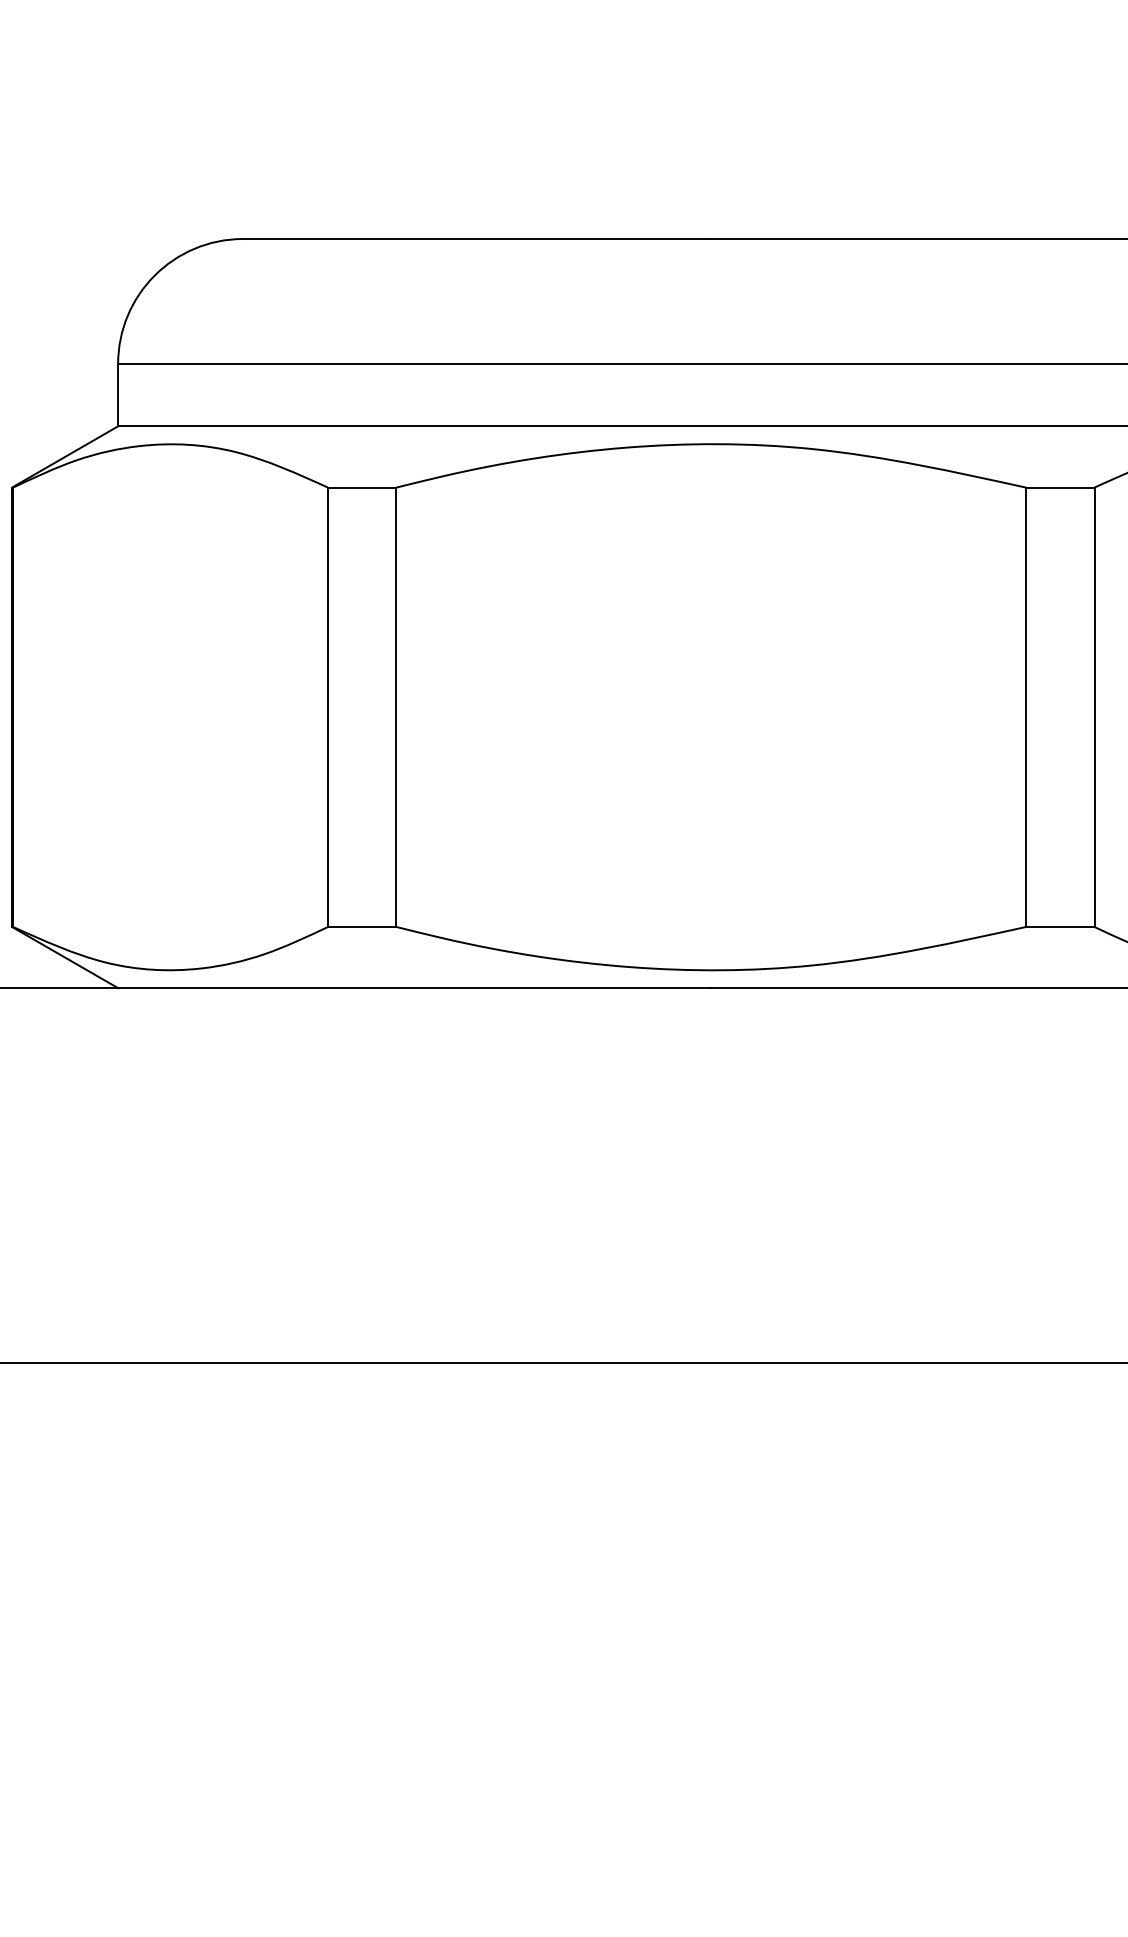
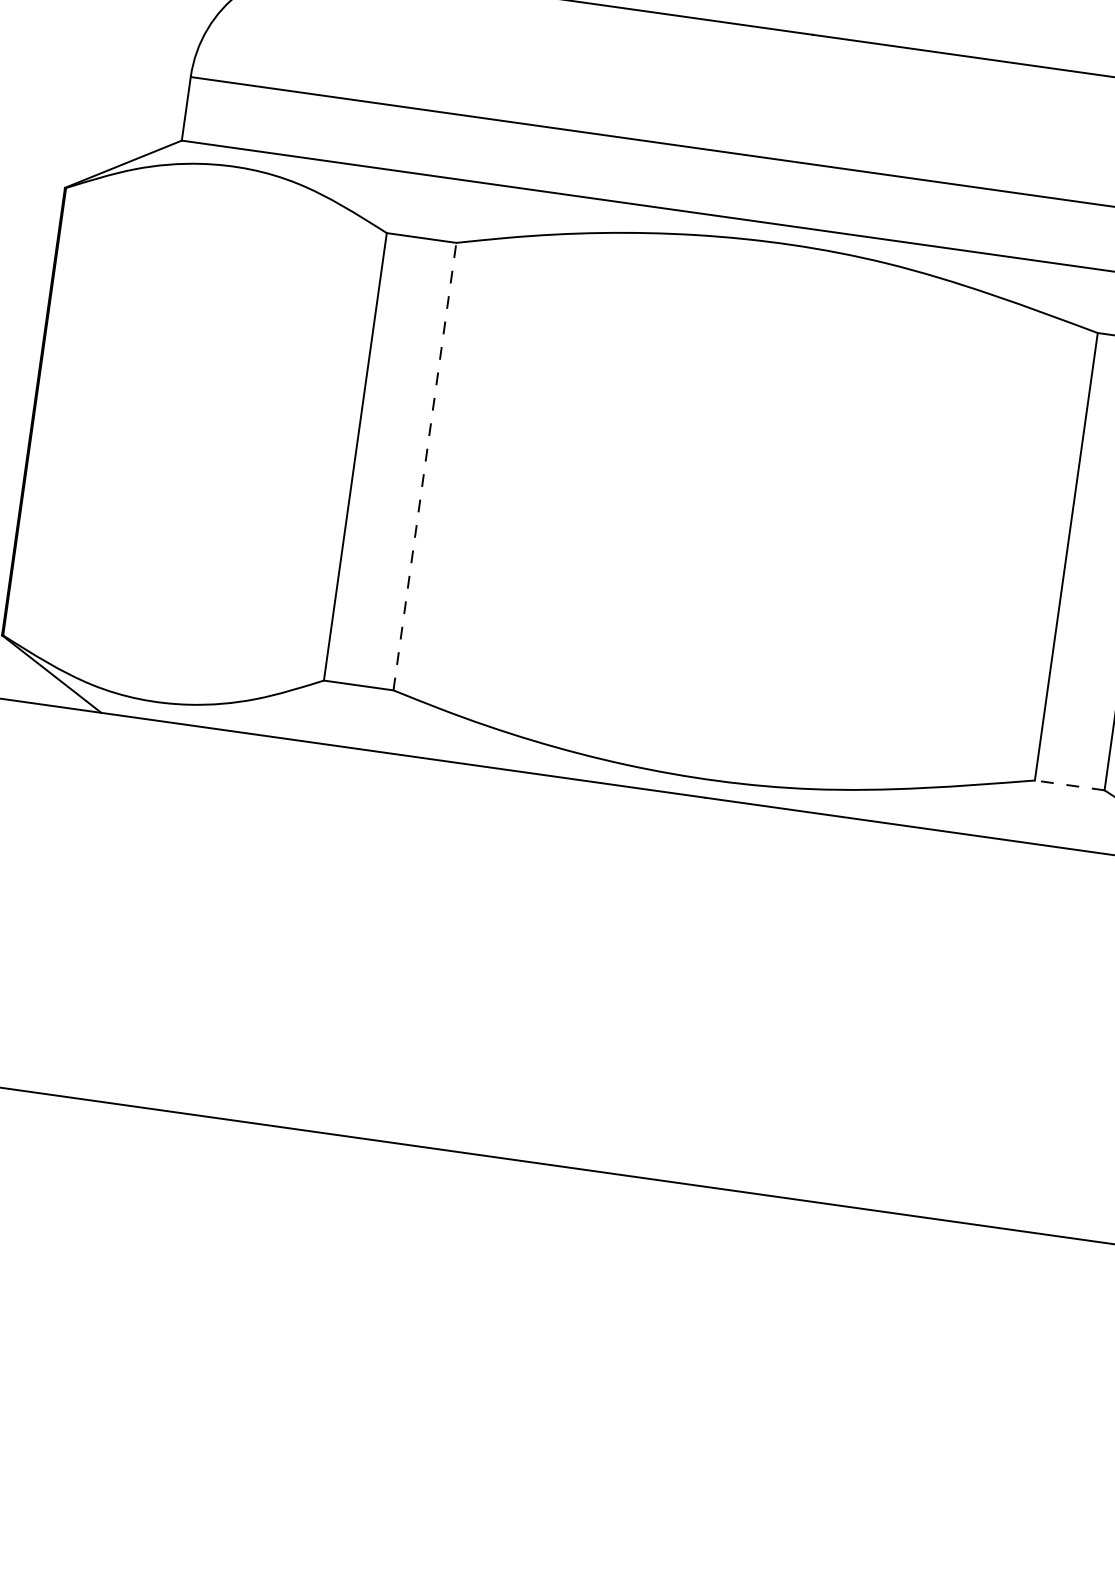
line: (396, 707) -> (425, 466), solid -> dashed
line: (1059, 926) -> (1068, 784), solid -> dashed

